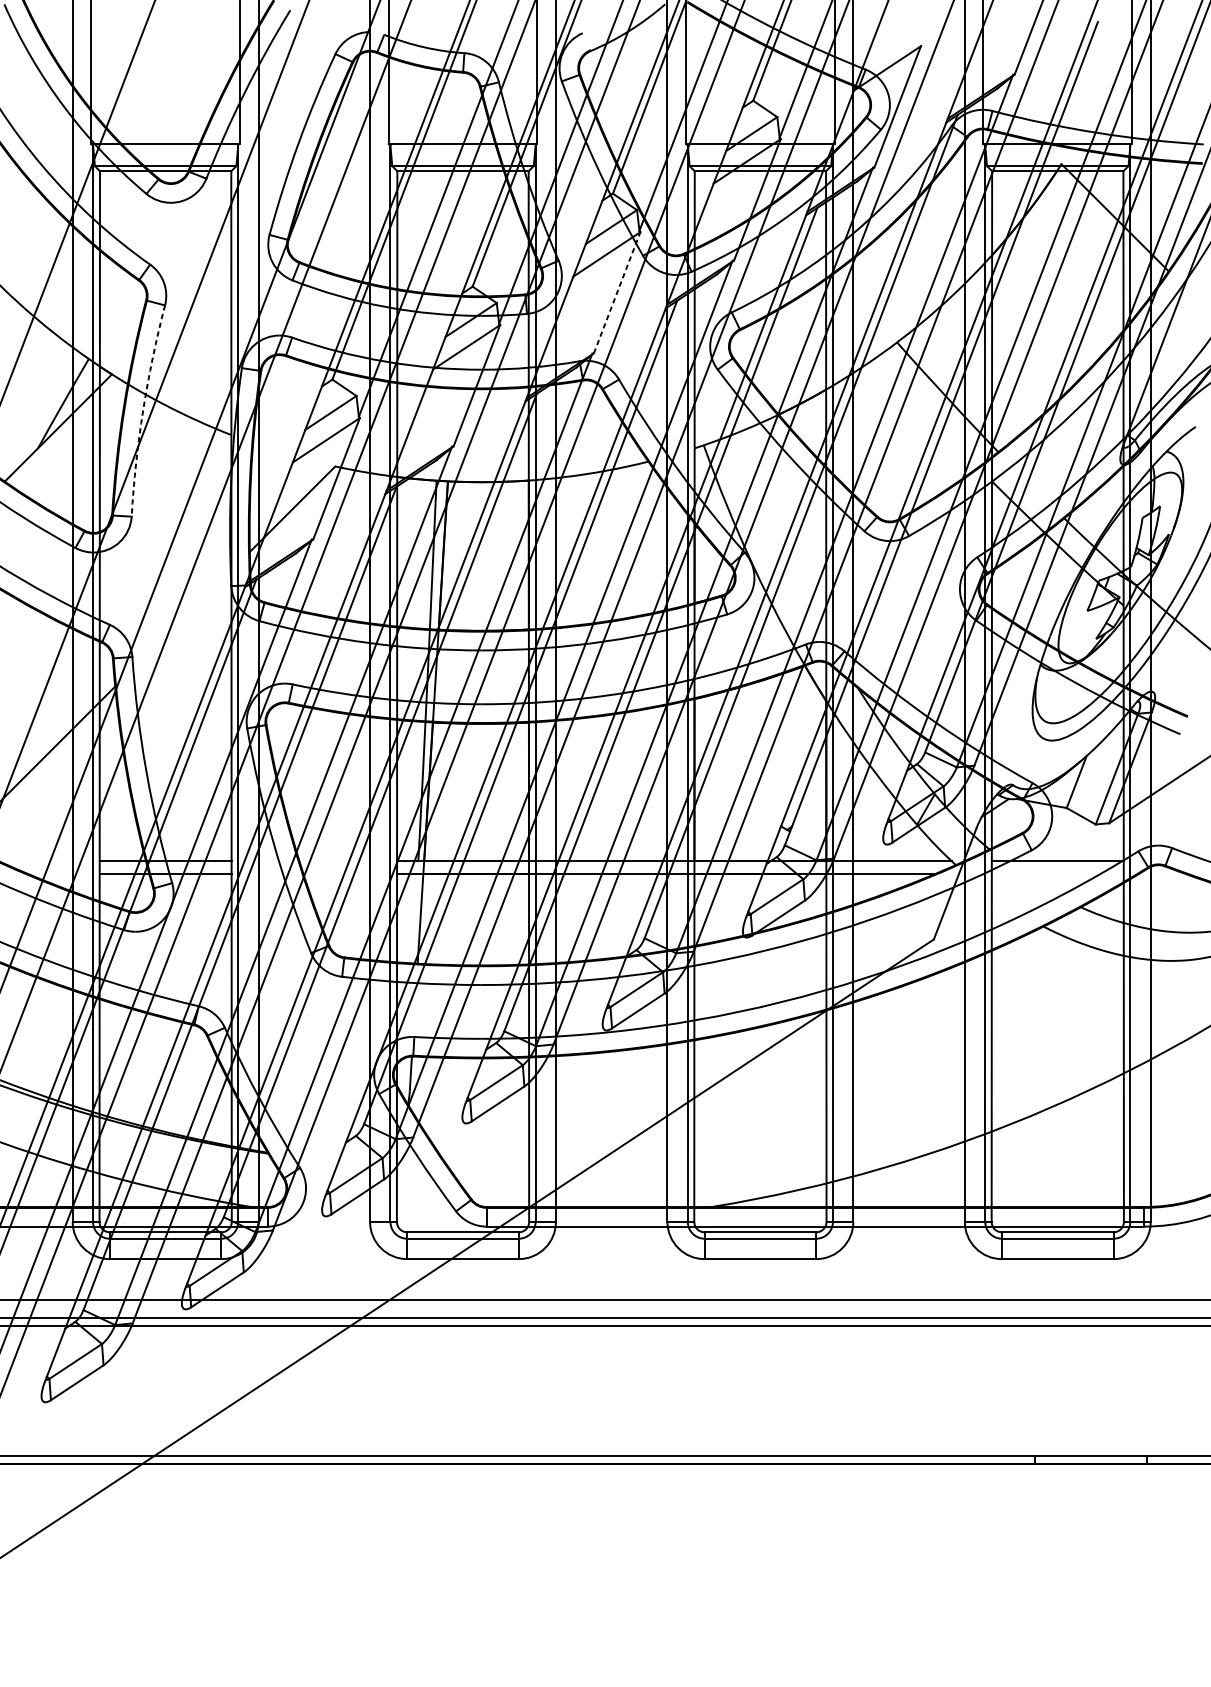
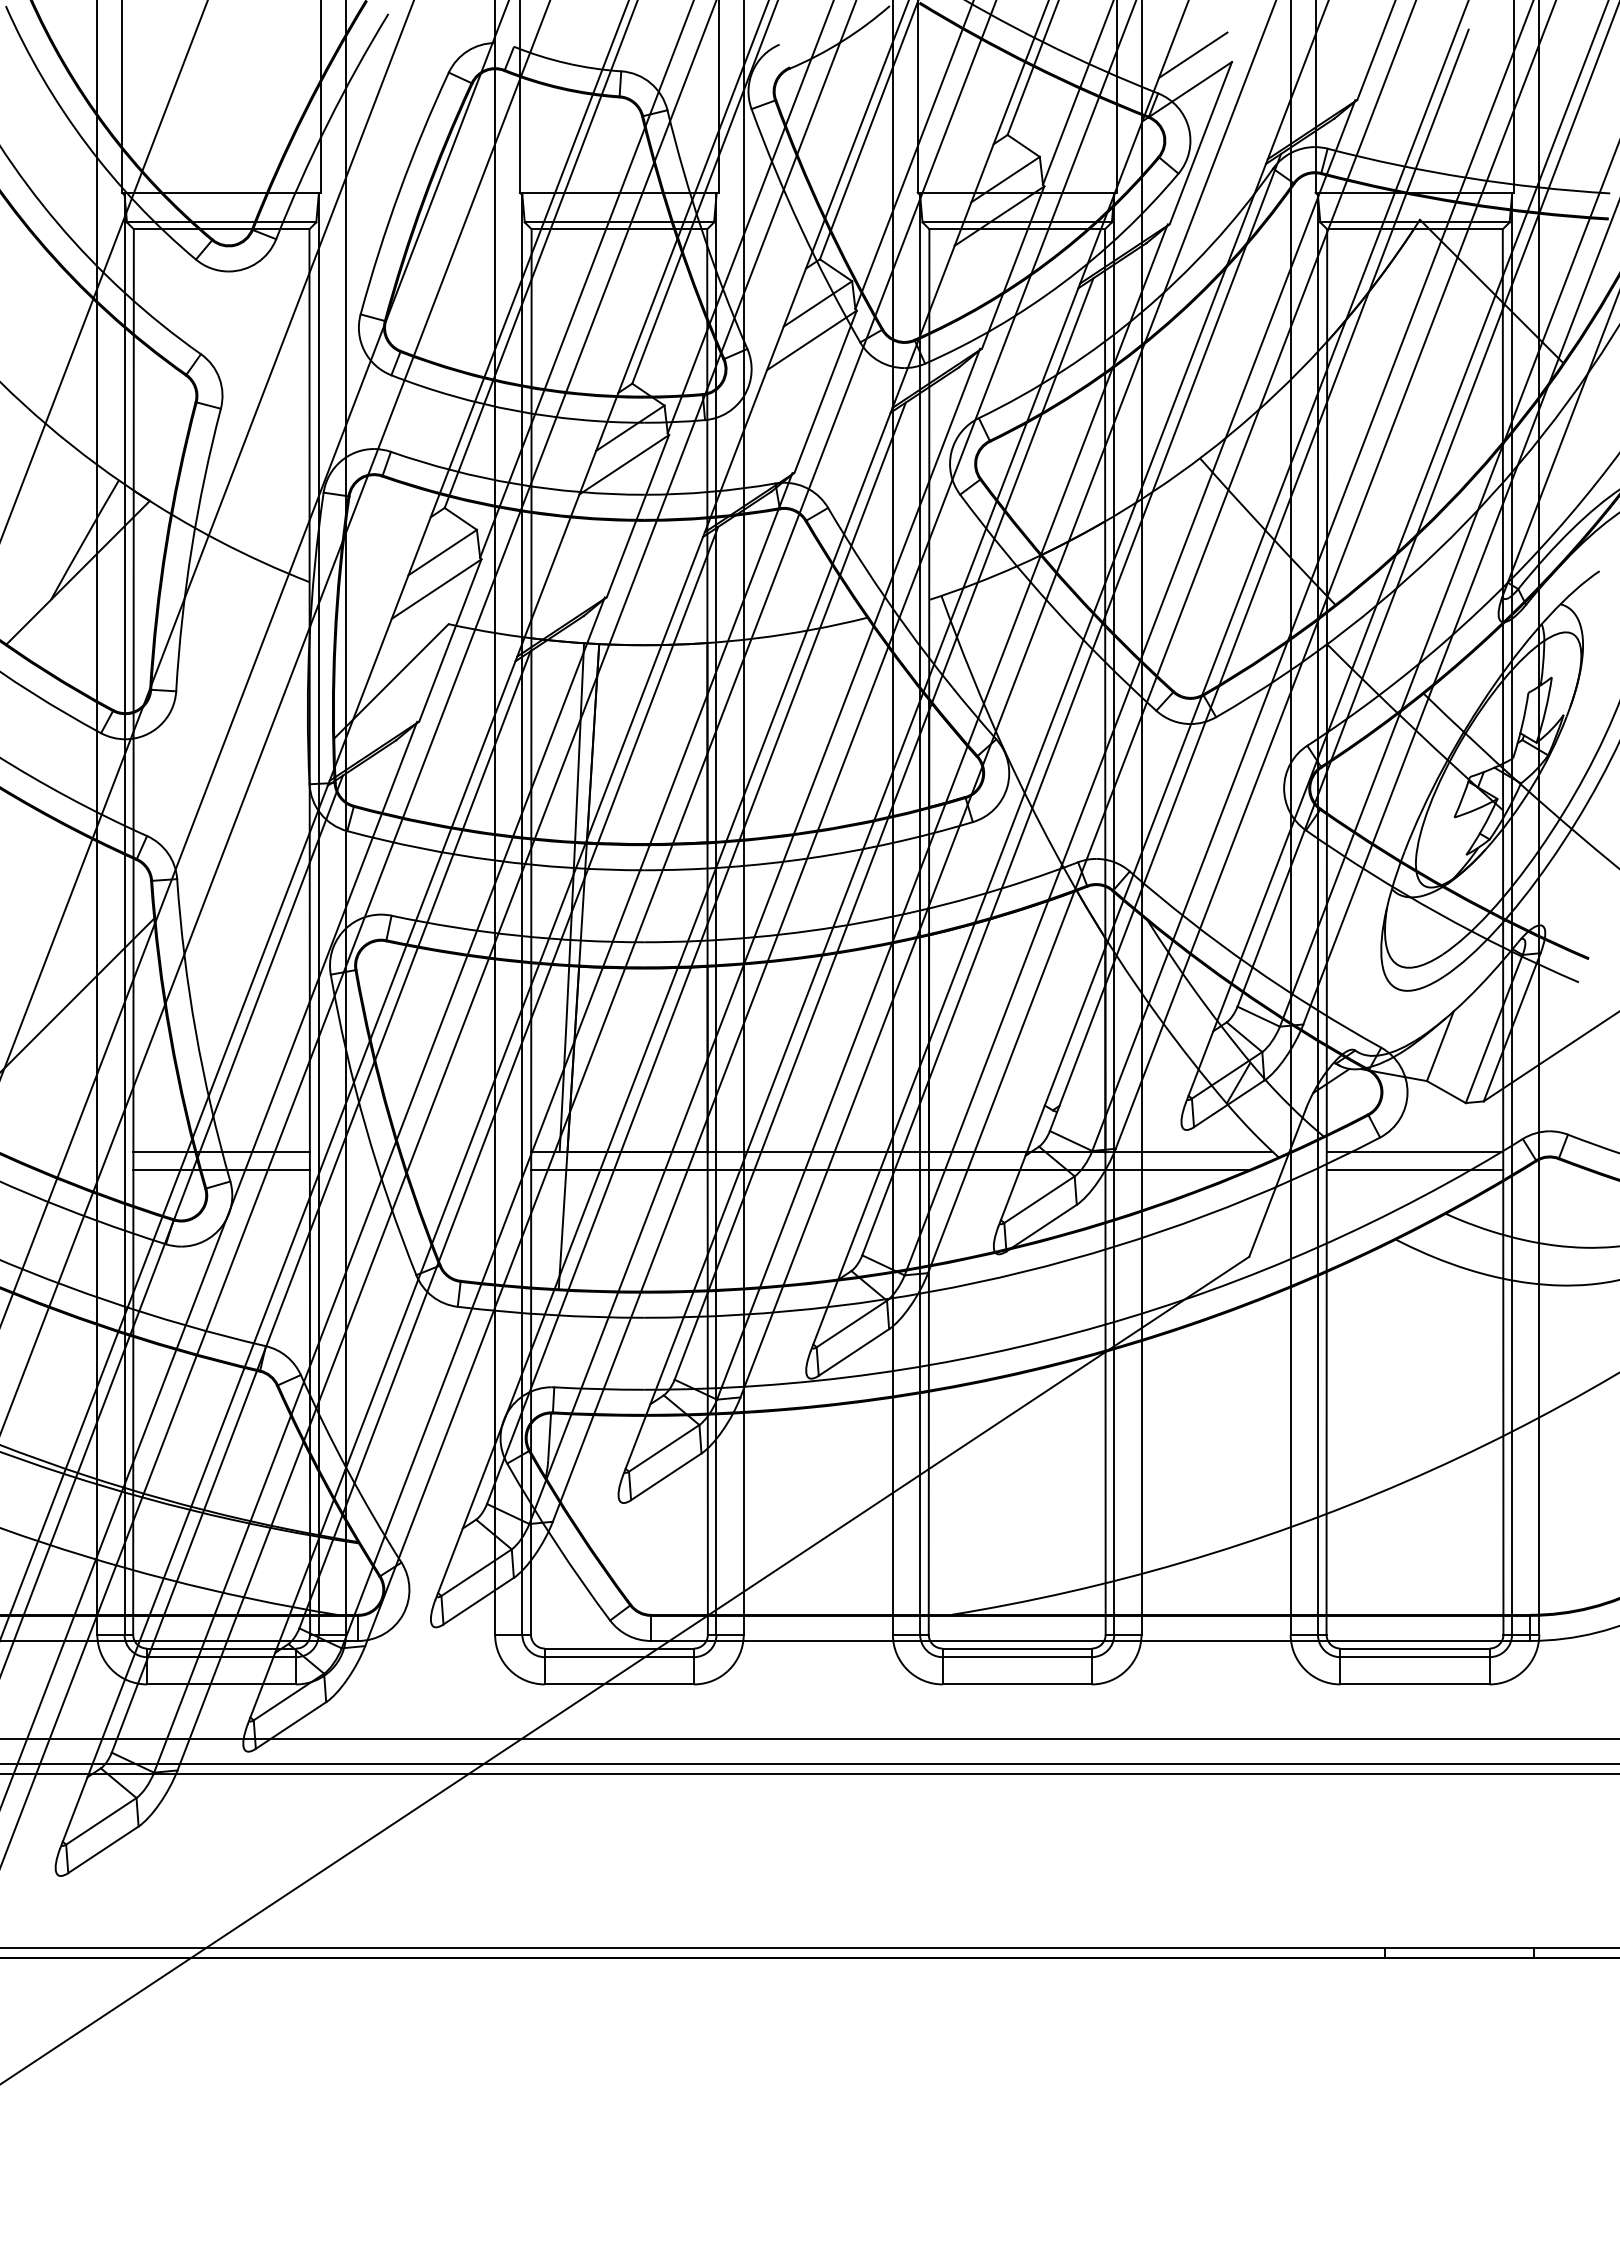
line: (892, 40) -> (1193, 54), added
line: (617, 292) -> (825, 391), dashed -> solid
arc: (143, 409) -> (191, 548), dashed -> solid
line: (1057, 874) -> (1414, 1169), added

